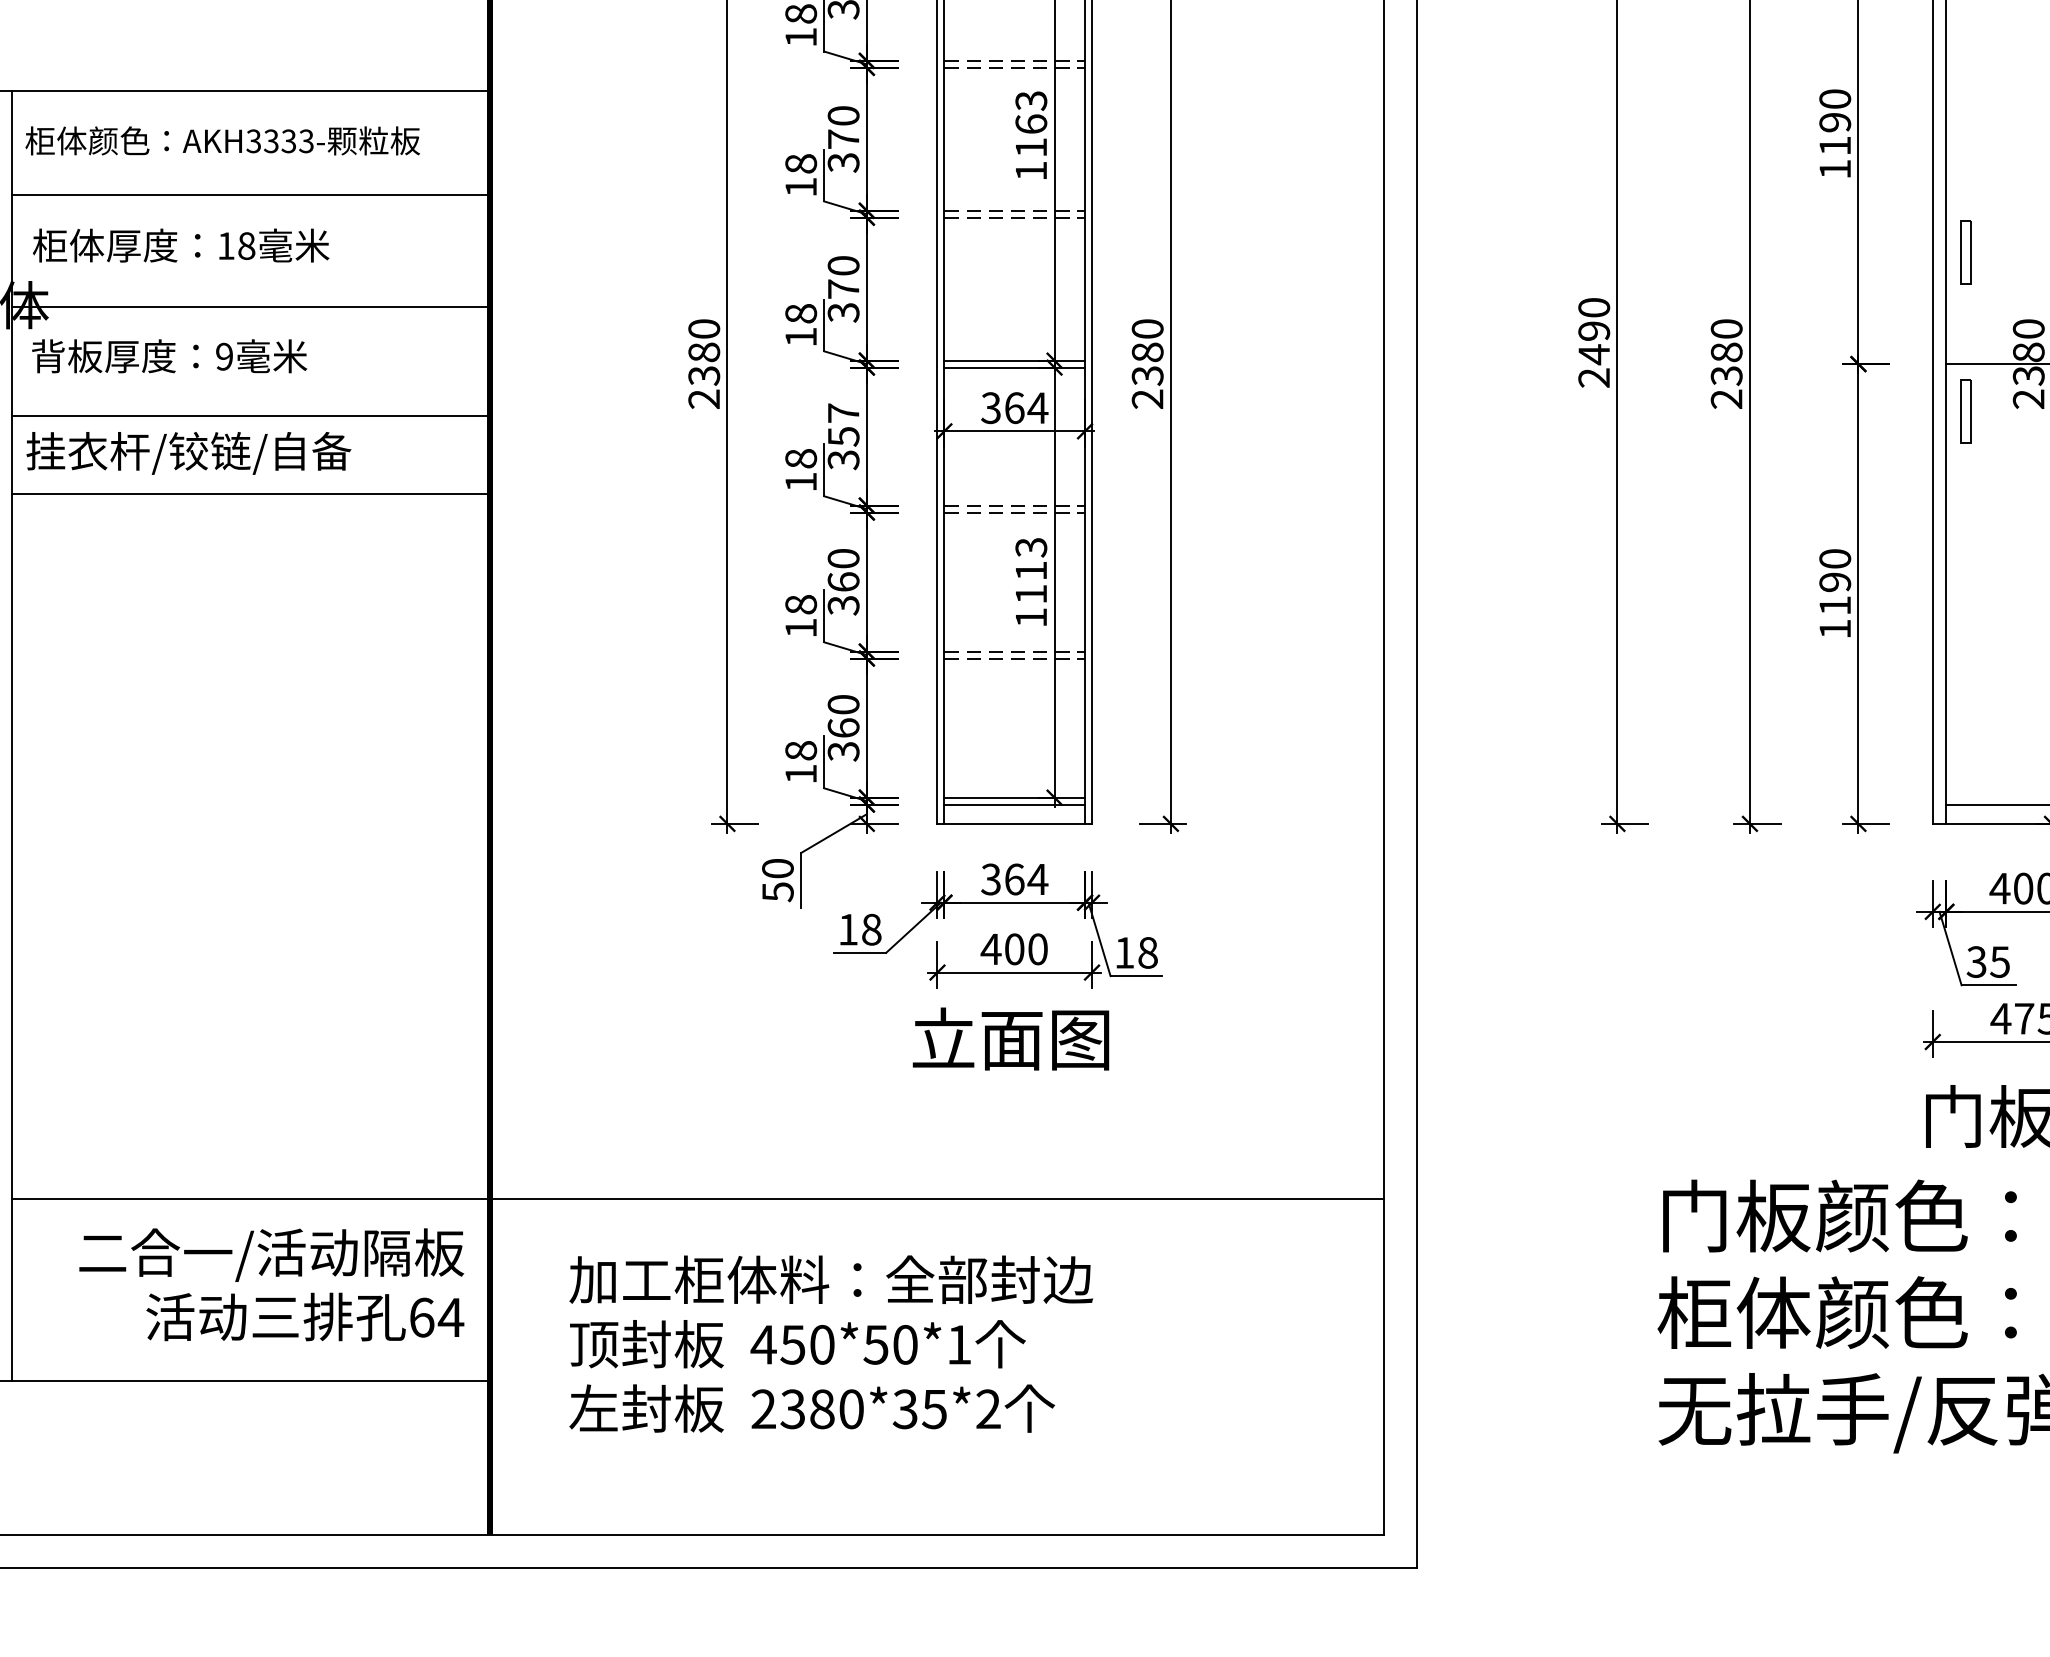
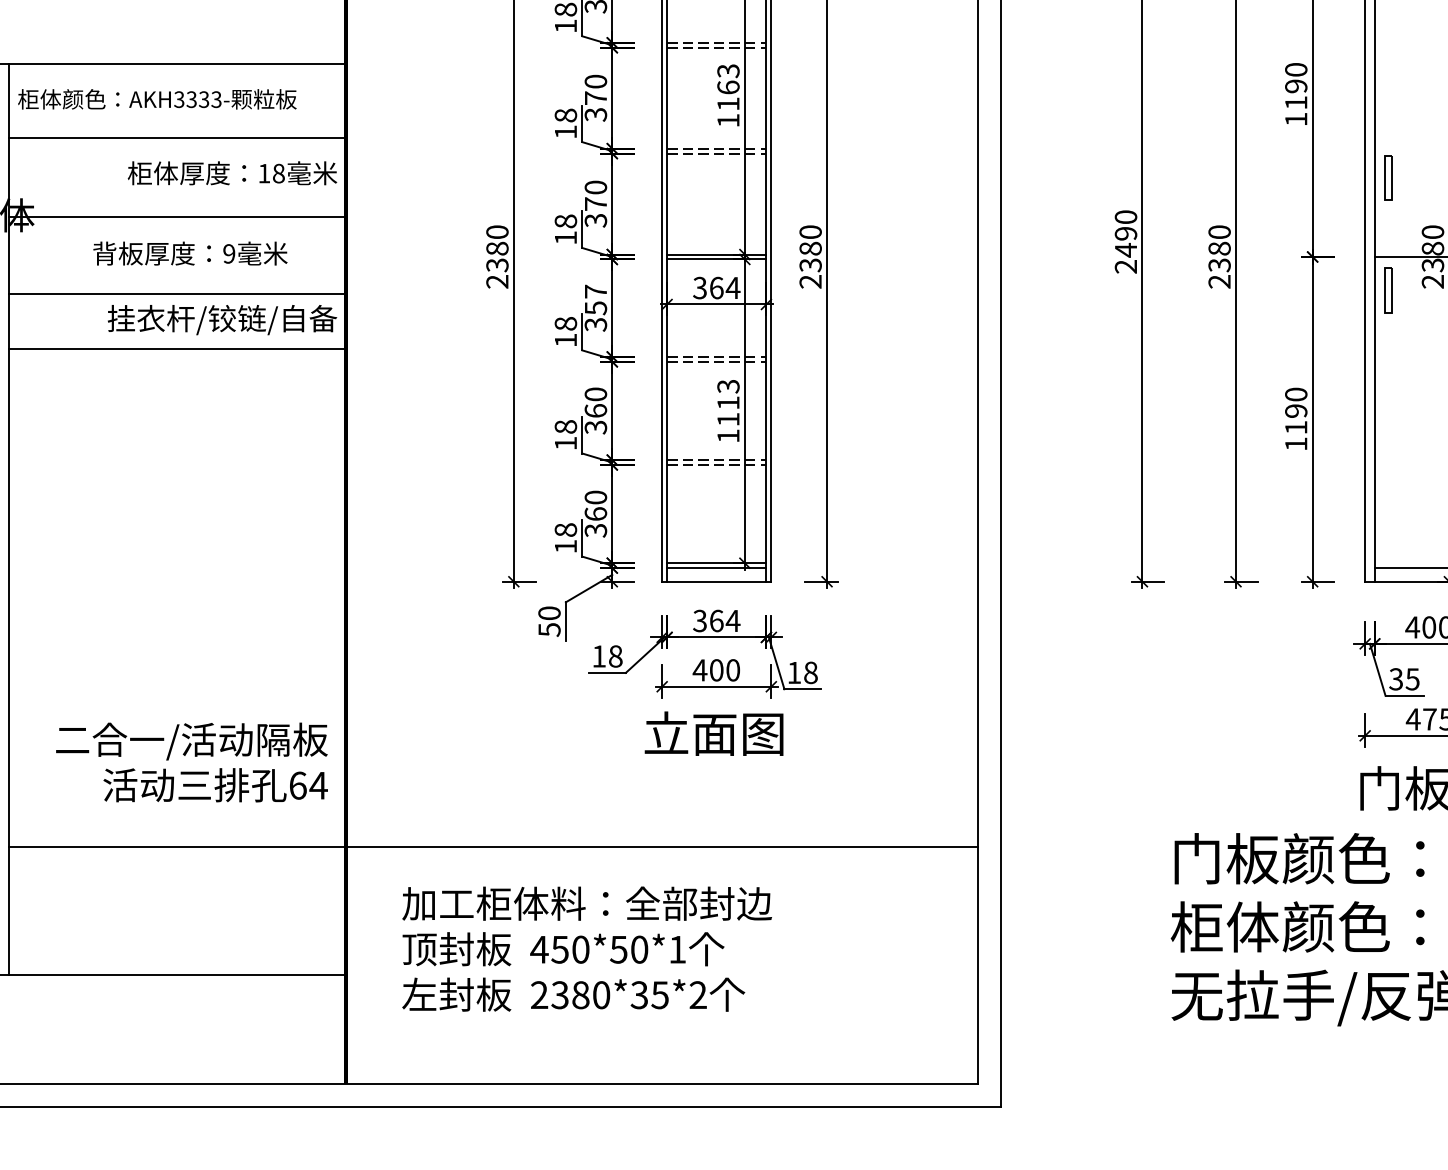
text: (181, 245) -> (232, 173), moved
text: (169, 356) -> (190, 253), moved
text: (188, 453) -> (222, 320), moved
text: (271, 1284) -> (191, 762), moved

